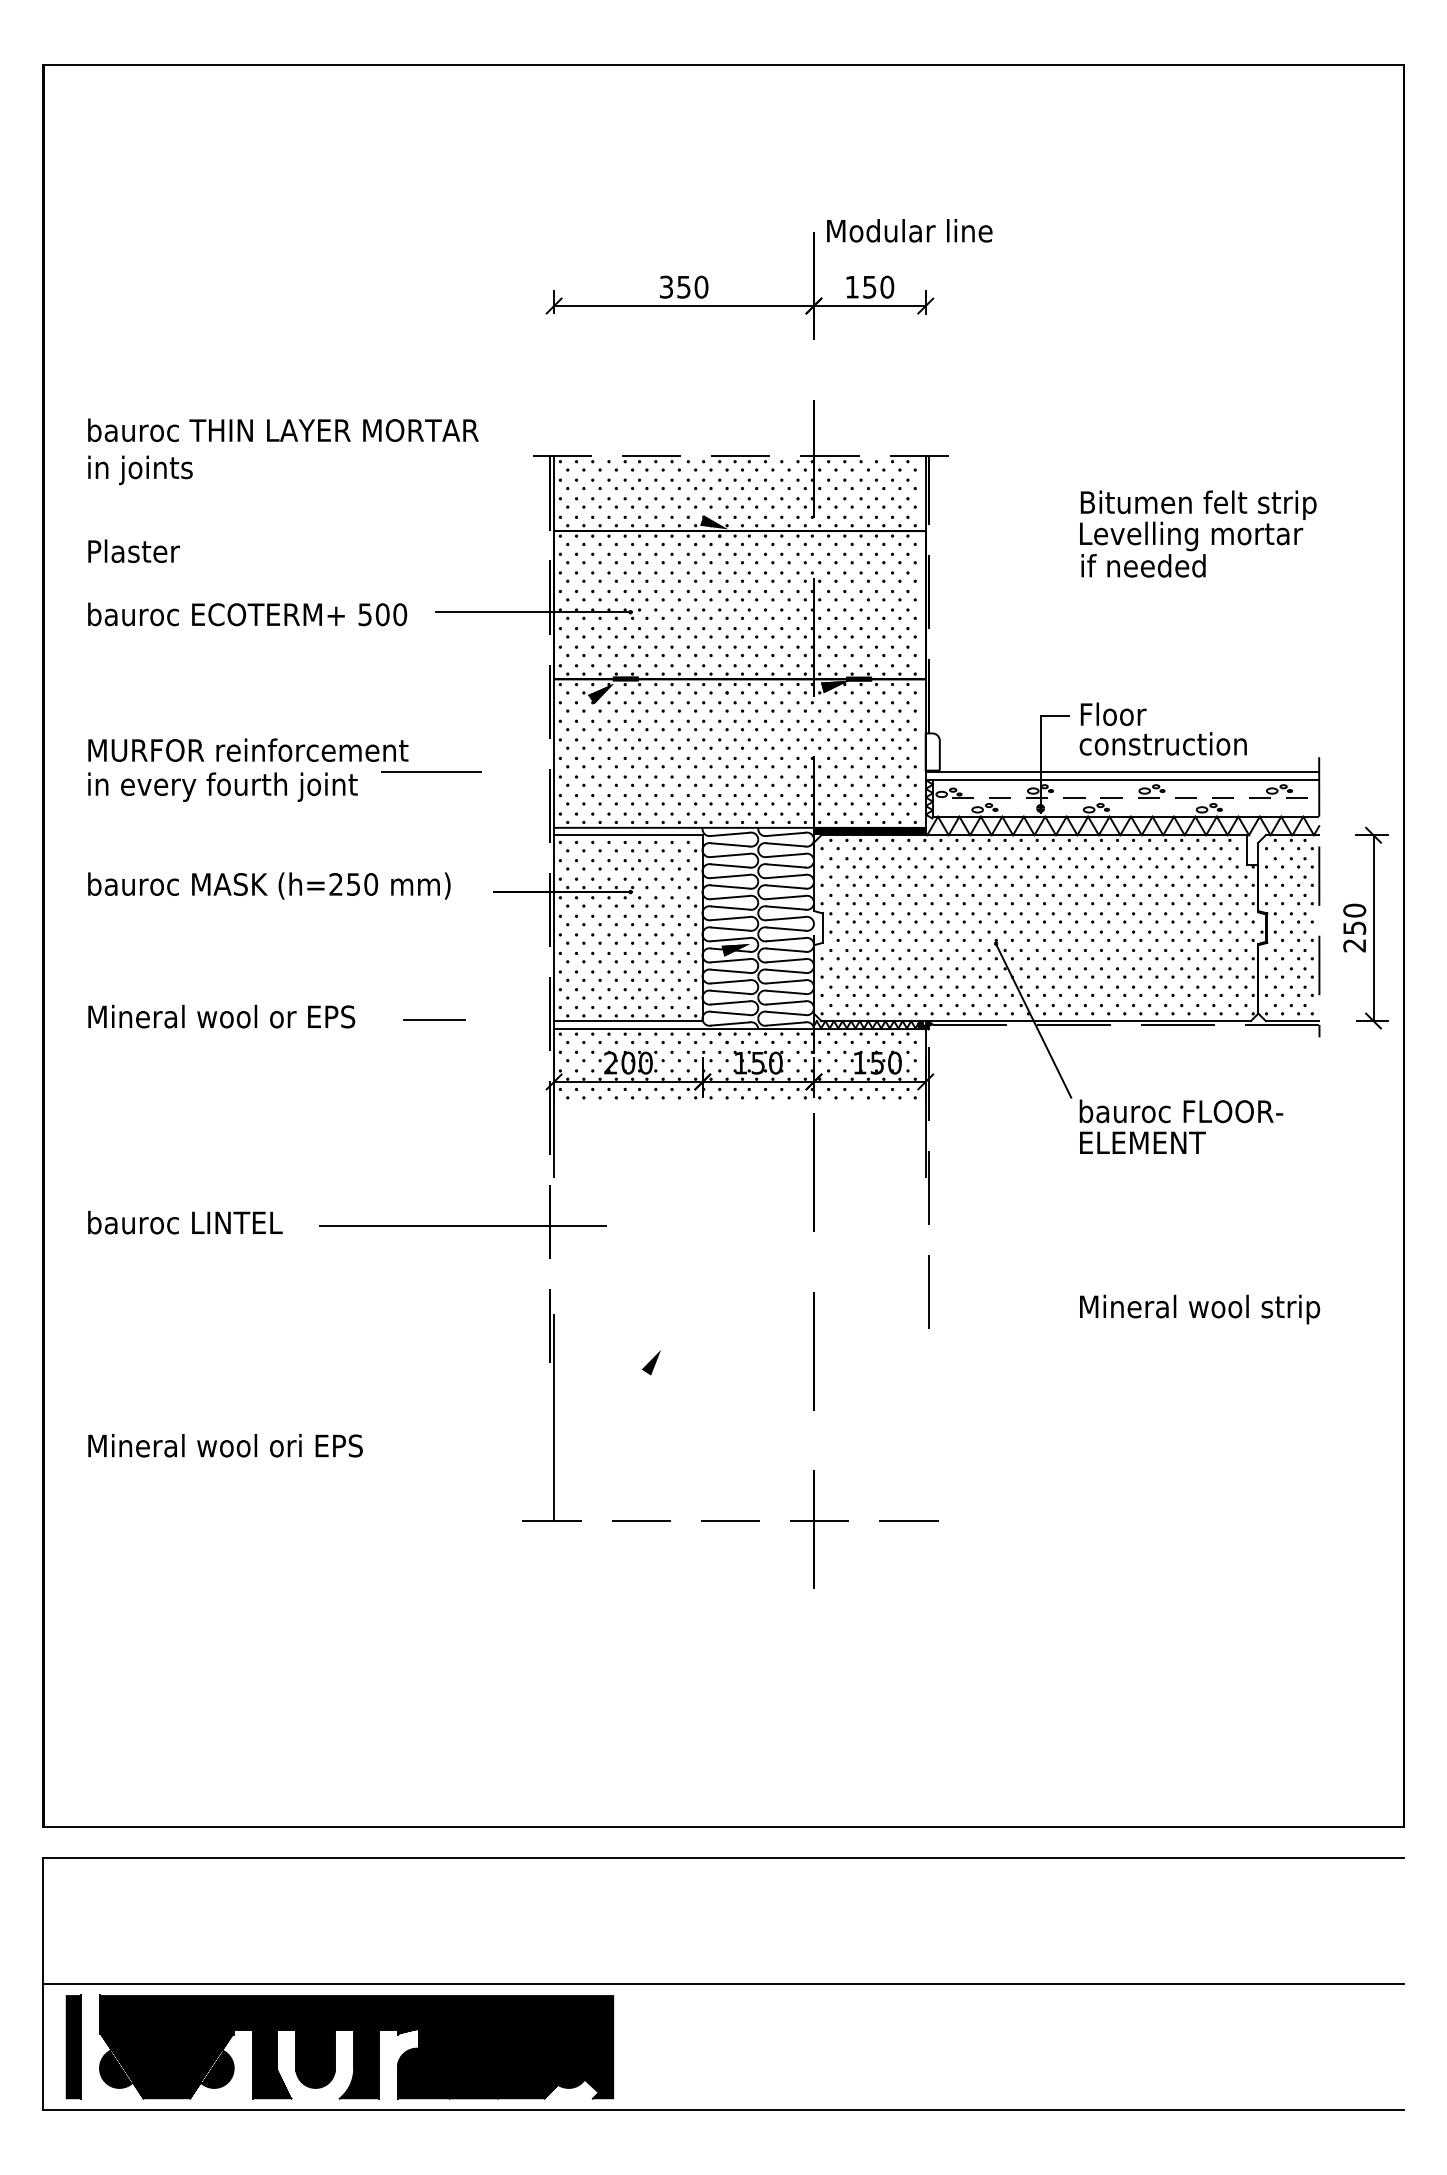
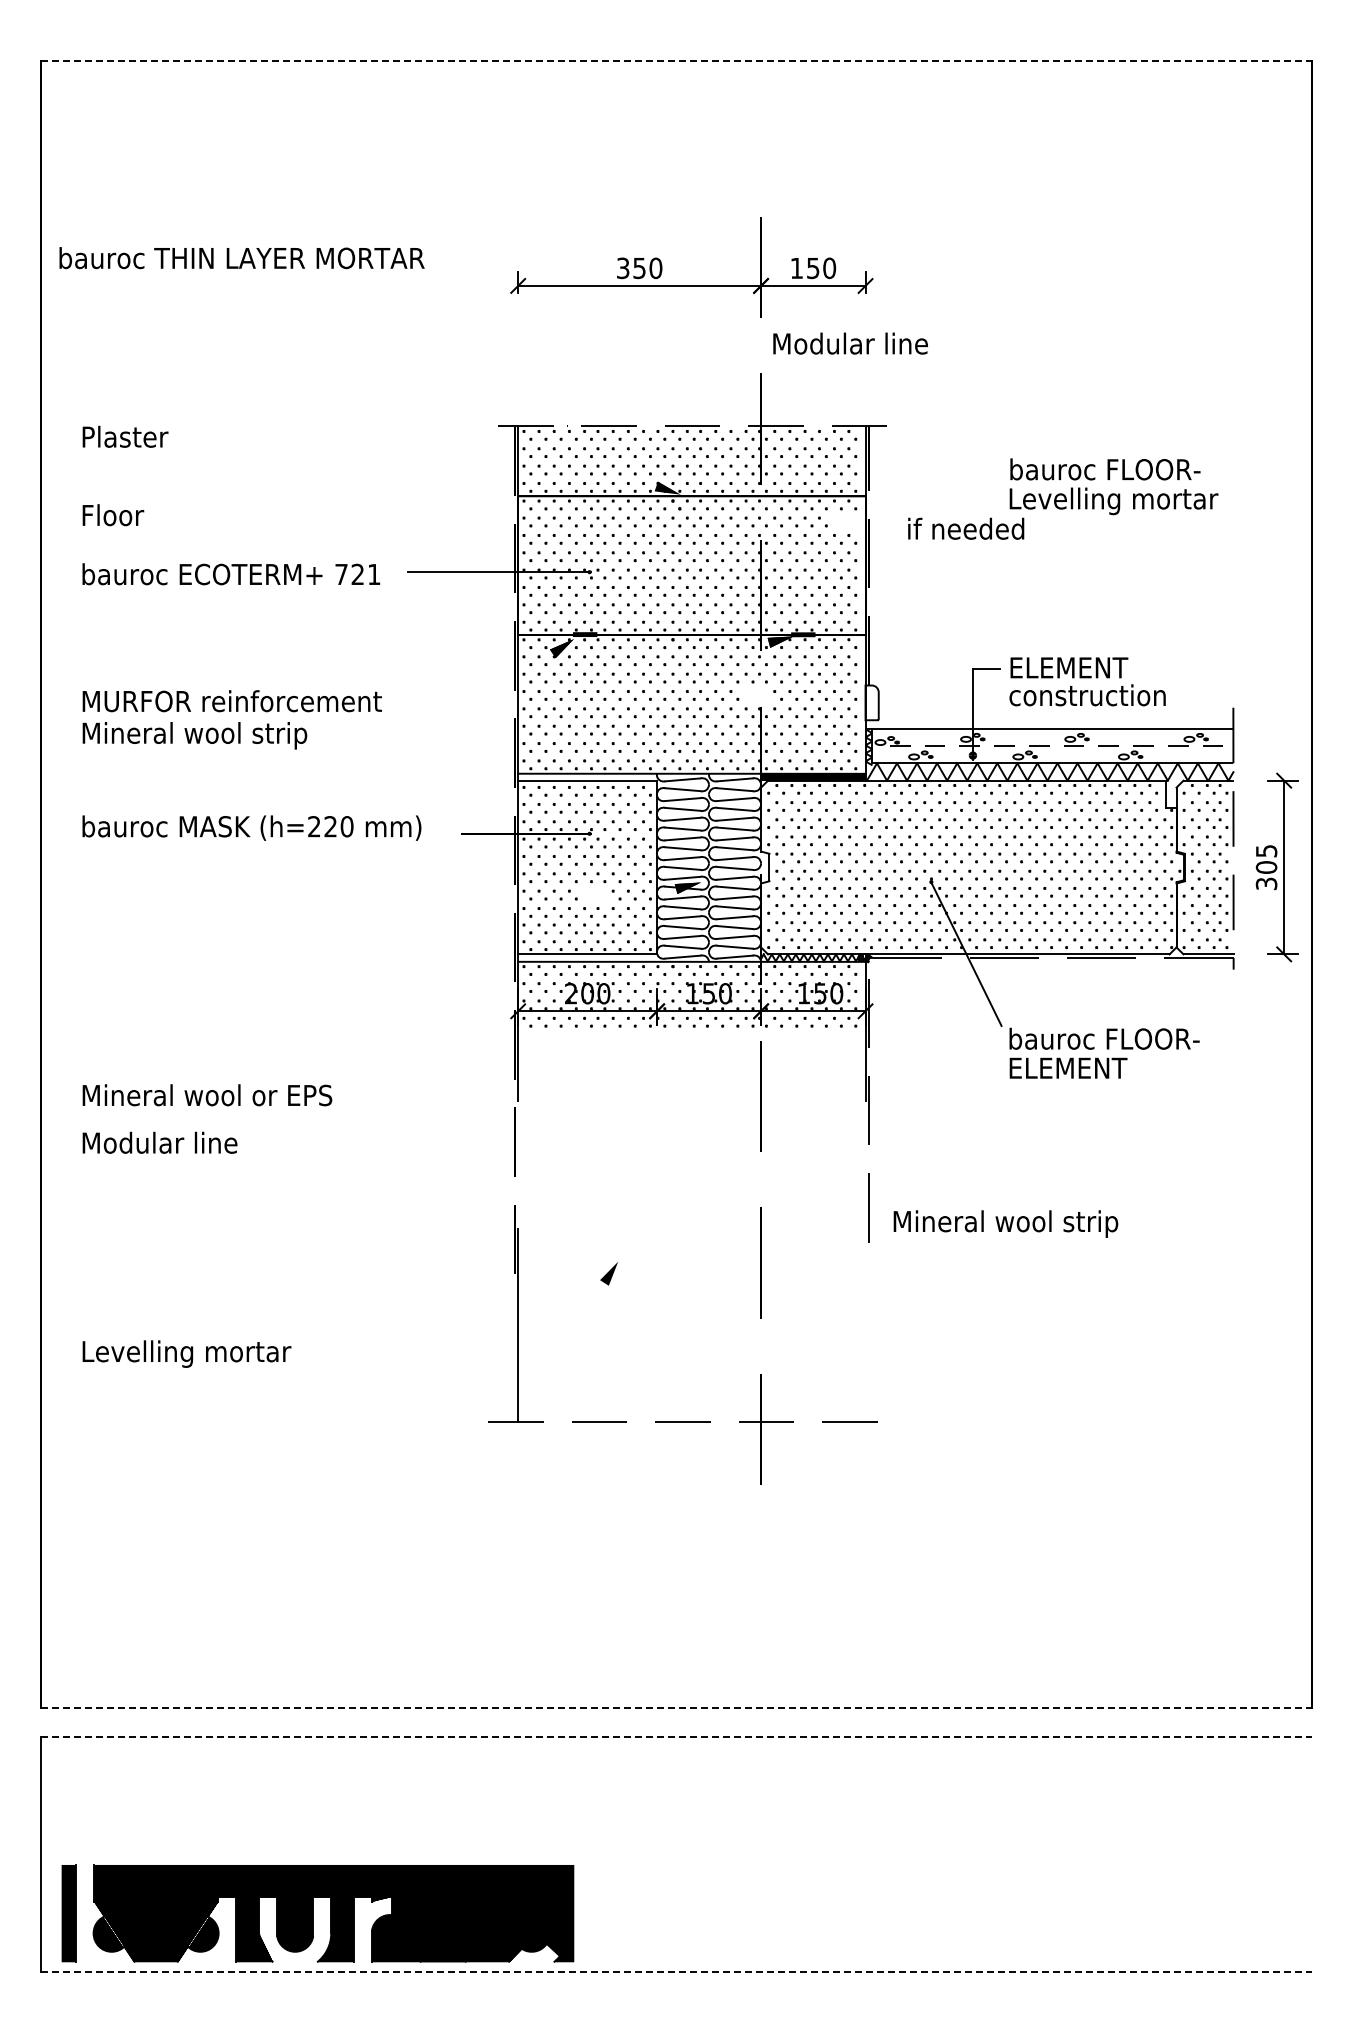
line: (723, 64) -> (676, 60), solid -> dashed
text: (909, 230) -> (850, 343), moved
text: (282, 430) -> (241, 258), moved
text: (140, 470) -> (131, 439), in joints -> Plaster
text: (1198, 504) -> (1120, 471), Bitumen felt strip -> bauroc FLOOR-
text: (135, 551) -> (126, 515), Plaster -> Floor
part: (904, 557) -> (845, 521), removed
text: (1143, 565) -> (966, 528), moved
text: (382, 614) -> (357, 574), 500 -> 721
text: (1144, 714) -> (1070, 667), Floor -> ELEMENT
part: (808, 744) -> (755, 695), removed
line: (431, 771) -> (403, 721), removed
line: (1122, 771) -> (1049, 721), removed
text: (222, 786) -> (208, 735), in every fourth joint -> Mineral wool strip
text: (353, 884) -> (330, 826), (h=250 -> (h=220
text: (1354, 928) -> (1266, 867), 250 -> 305
part: (635, 956) -> (594, 894), removed
text: (221, 1016) -> (207, 1095), moved
line: (434, 1019) -> (406, 952), removed
text: (185, 1222) -> (173, 1142), bauroc LINTEL -> Modular line
line: (462, 1226) -> (432, 1146), removed
text: (1199, 1308) -> (1005, 1223), moved
text: (227, 1447) -> (212, 1353), Mineral wool ori EPS -> Levelling mortar
line: (723, 1827) -> (676, 1708), solid -> dashed
line: (723, 1857) -> (676, 1736), solid -> dashed
line: (723, 1983) -> (676, 1854), removed
line: (723, 2110) -> (676, 1972), solid -> dashed

